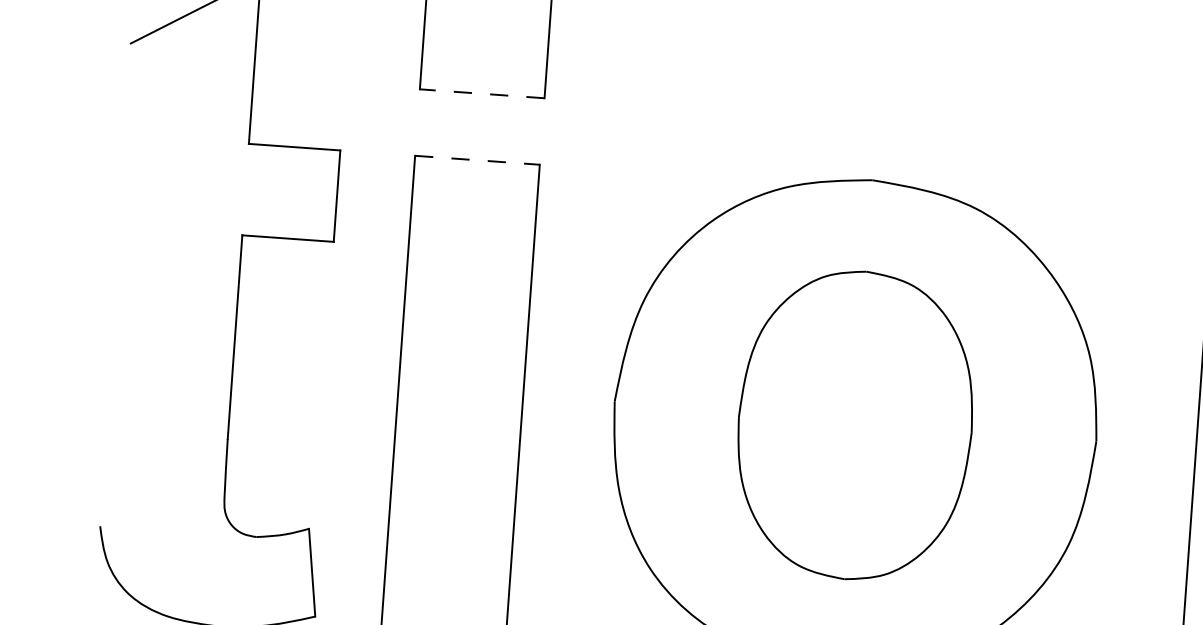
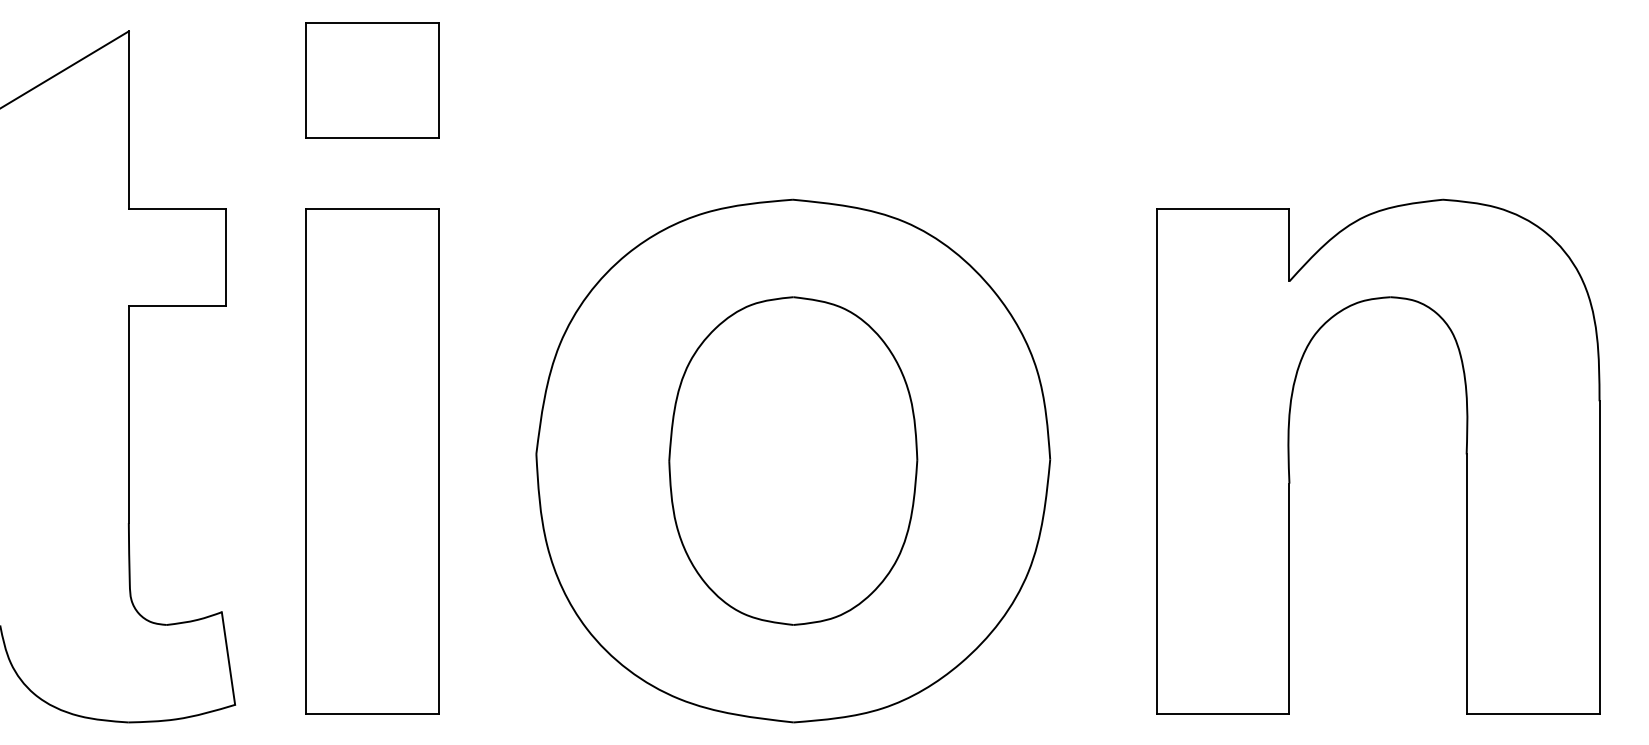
line: (481, 93) -> (371, 137), dashed -> solid
line: (477, 160) -> (372, 208), dashed -> solid

